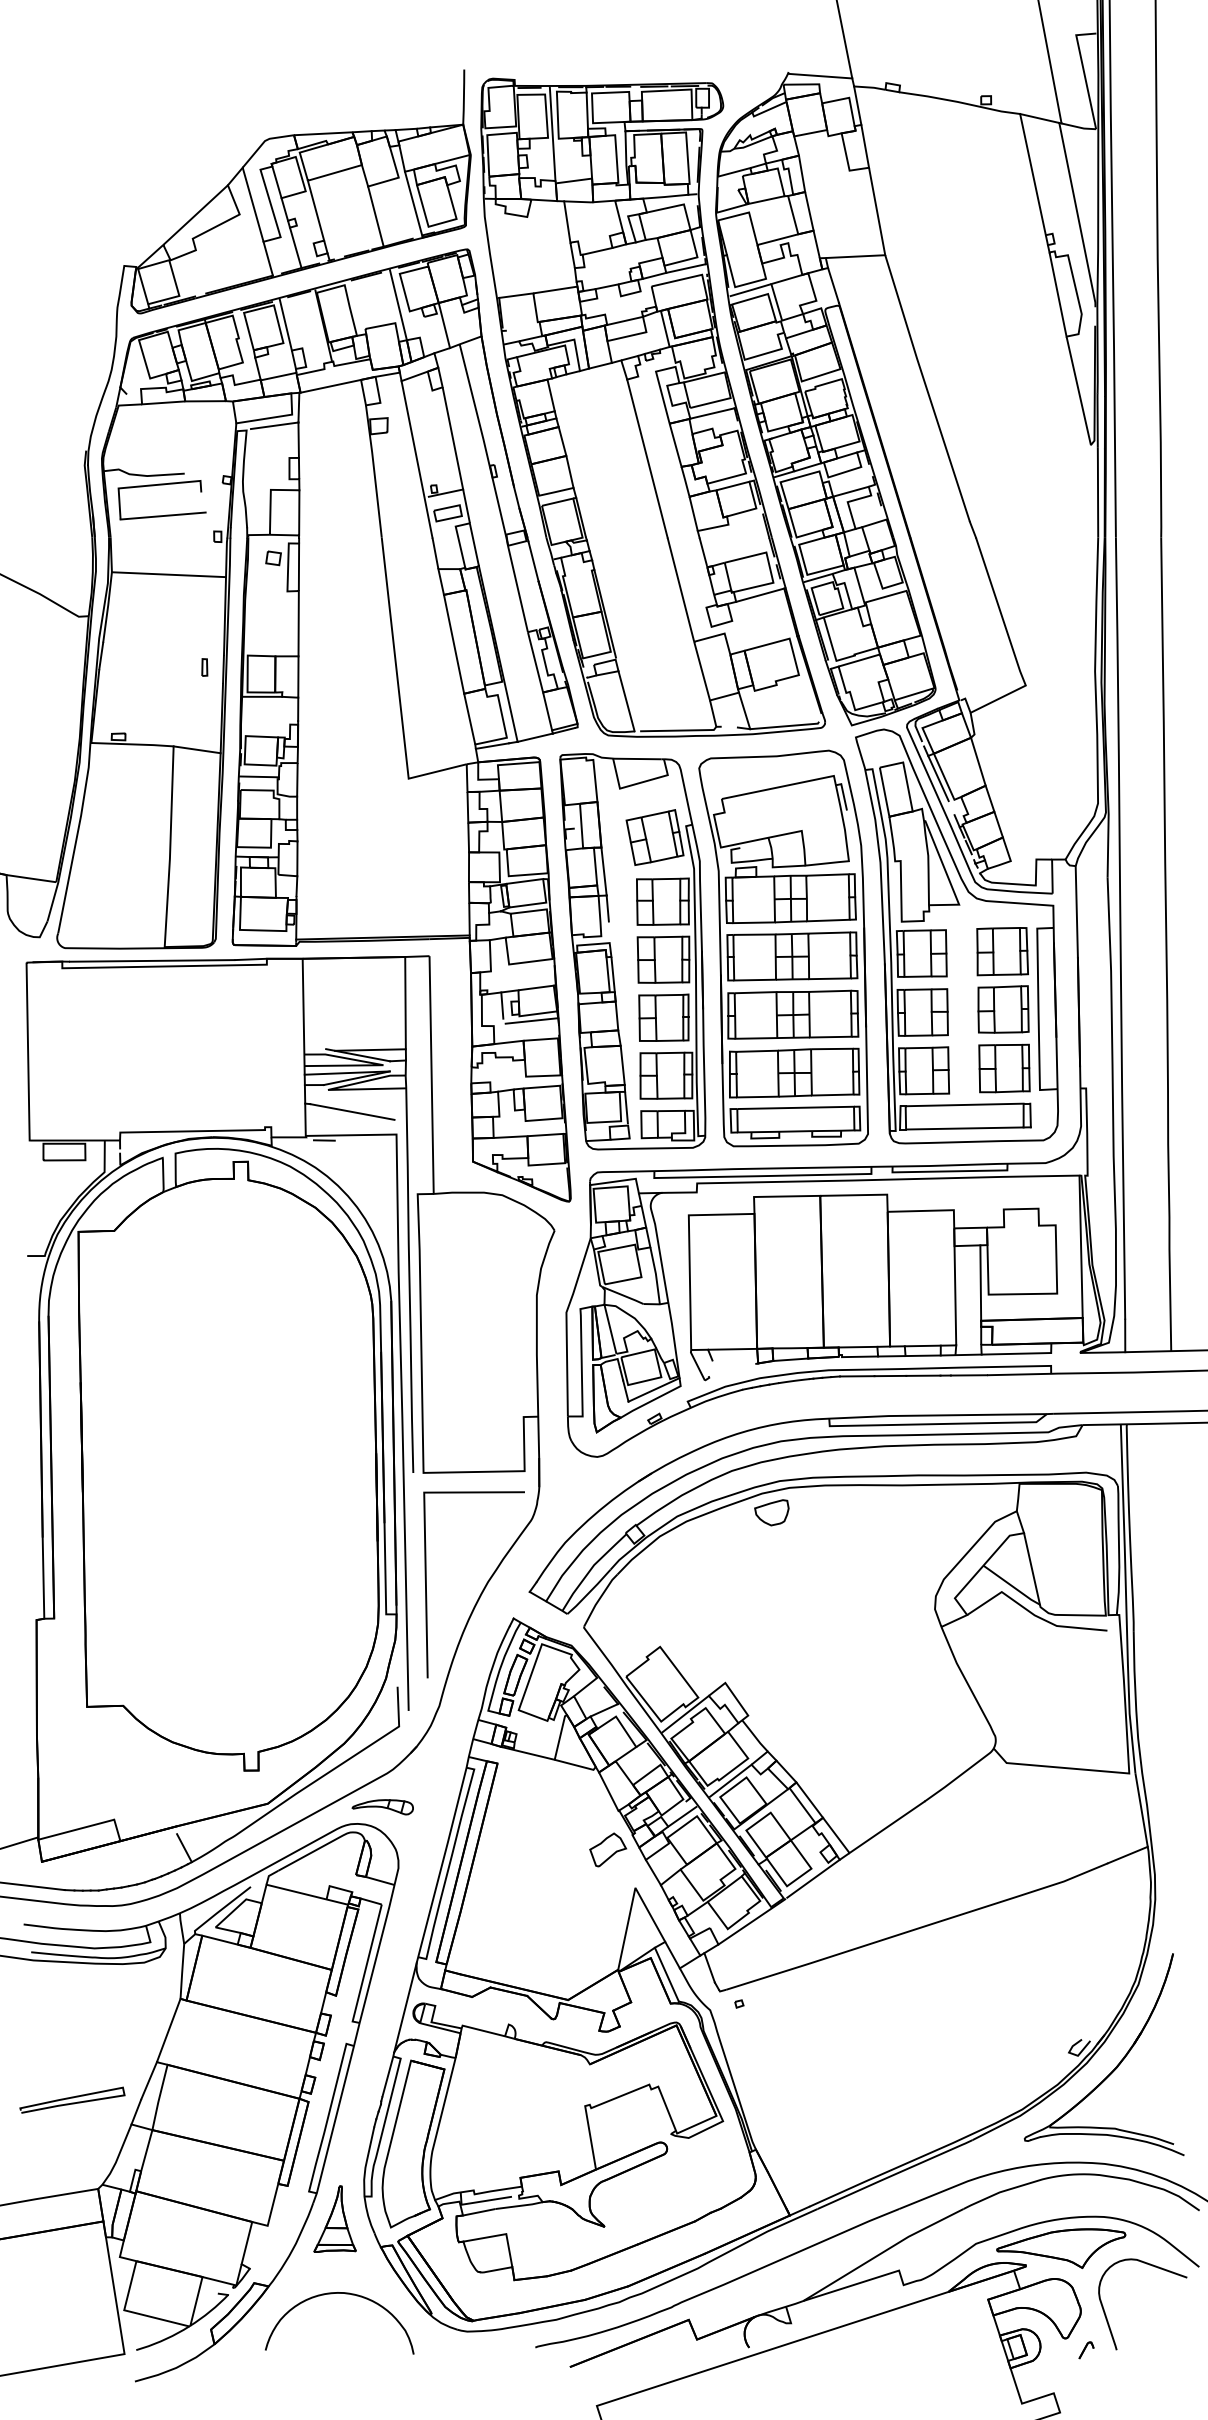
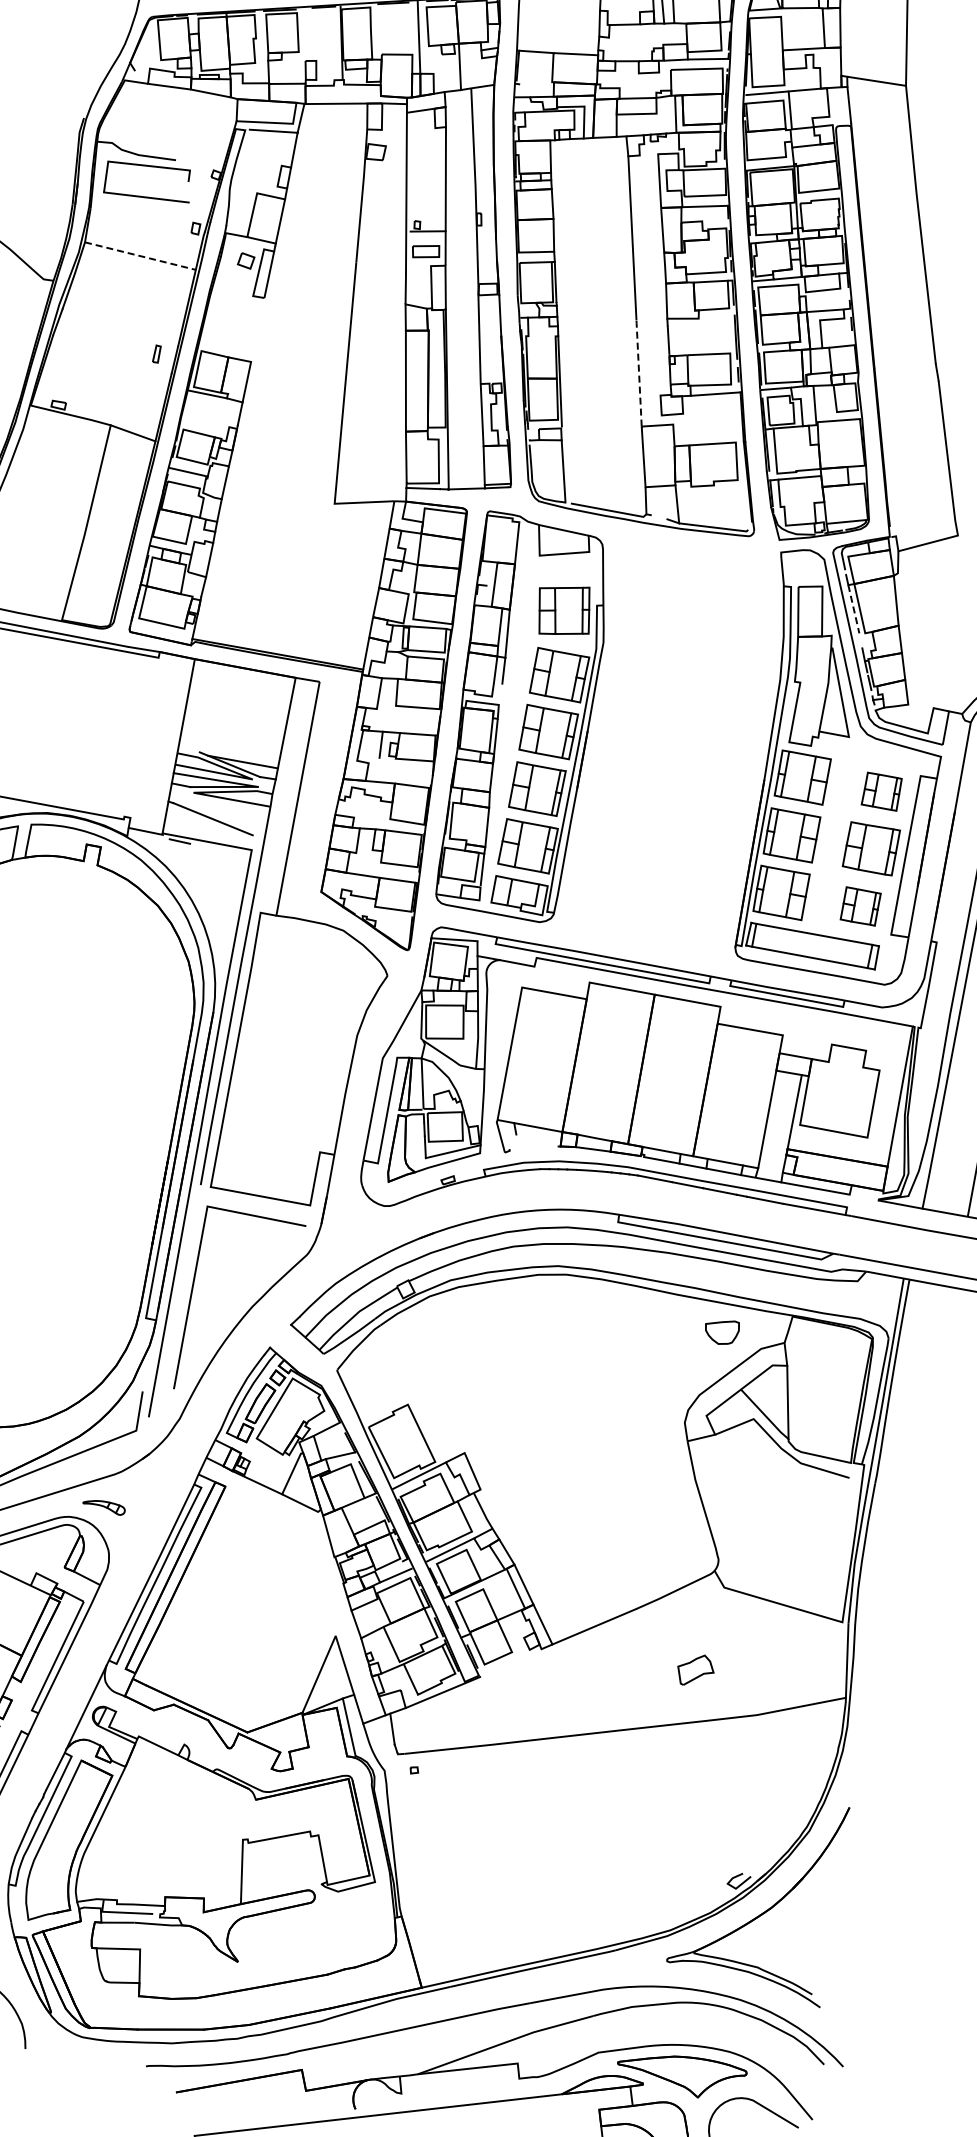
line: (285, 324) -> (304, 34), removed
line: (169, 574) -> (140, 256), solid -> dashed
line: (680, 588) -> (638, 371), solid -> dashed
line: (298, 623) -> (257, 329), removed
line: (938, 778) -> (853, 609), solid -> dashed
part: (783, 948) -> (668, 744), removed
part: (1002, 951) -> (882, 791), size x0.7
line: (531, 1020) -> (406, 765), removed
part: (1004, 1068) -> (860, 906), size x0.7
part: (771, 1512) -> (721, 1331), moved
part: (382, 1807) -> (103, 1506), size x0.7
part: (608, 1849) -> (696, 1670), moved
line: (813, 1878) -> (512, 1662), removed

